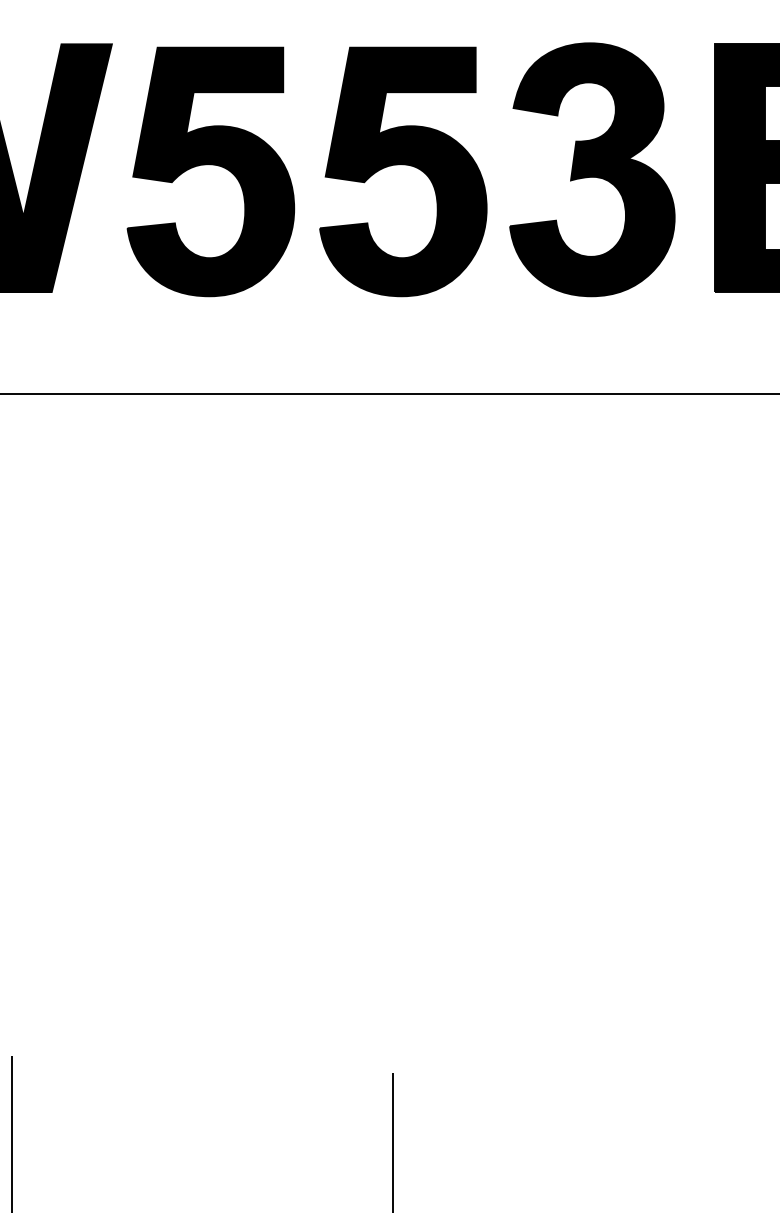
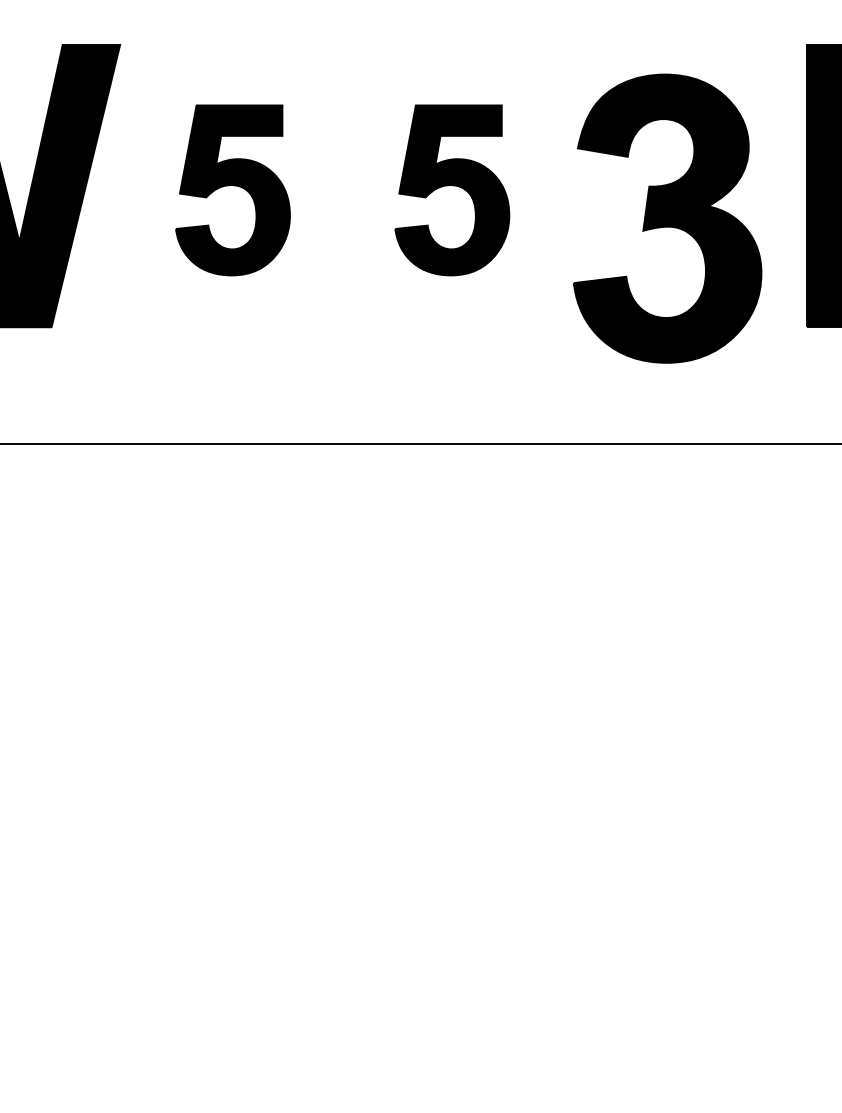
part: (592, 169) -> (667, 218), moved
part: (210, 171) -> (232, 189), size x0.6
part: (403, 171) -> (452, 189), size x0.6

